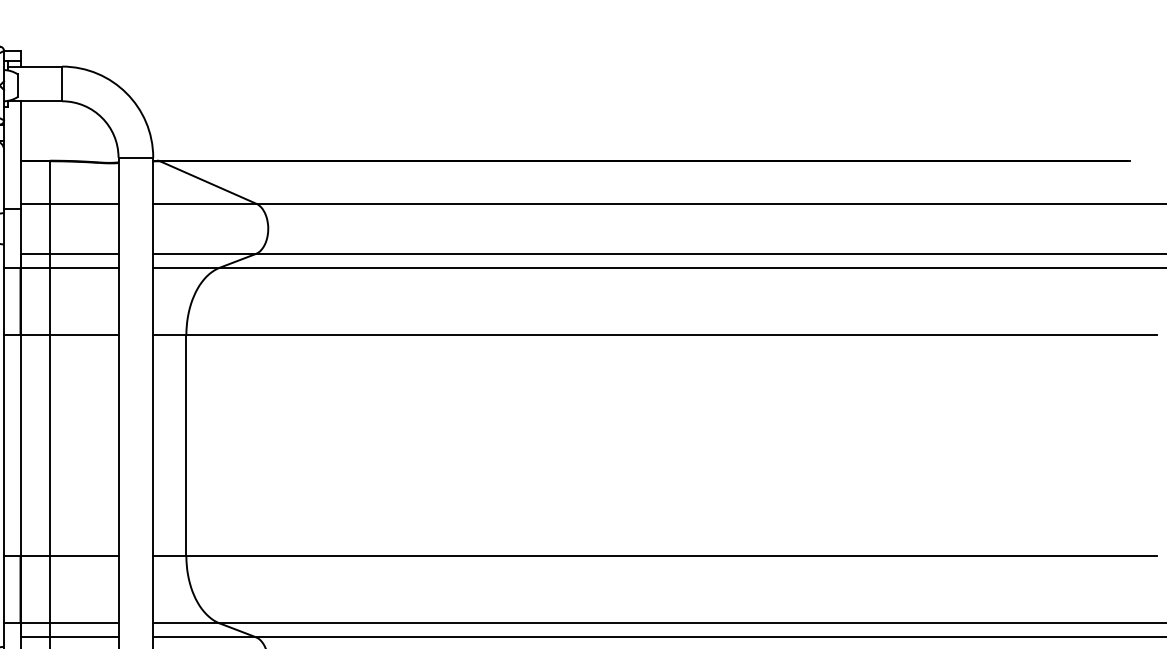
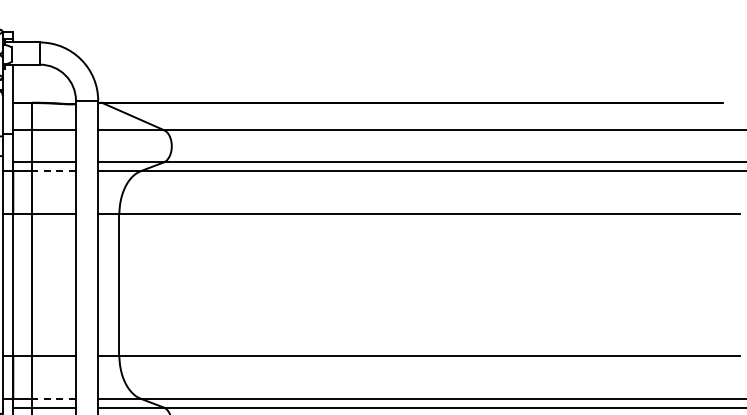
line: (84, 268) -> (54, 171), solid -> dashed
line: (84, 623) -> (54, 398), solid -> dashed

